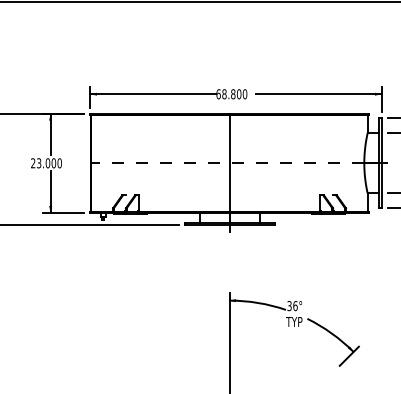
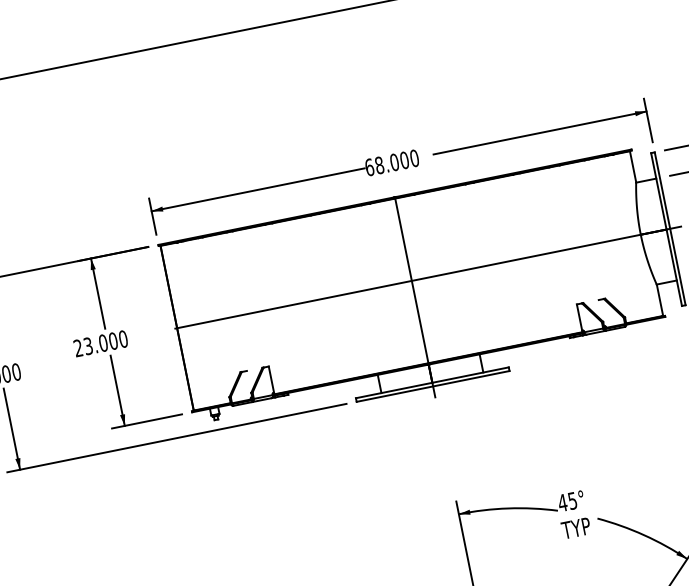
text: (233, 93) -> (394, 161), 68.800 -> 68.000
line: (239, 163) -> (428, 277), dashed -> solid
text: (292, 306) -> (567, 502), 36° -> 45°

